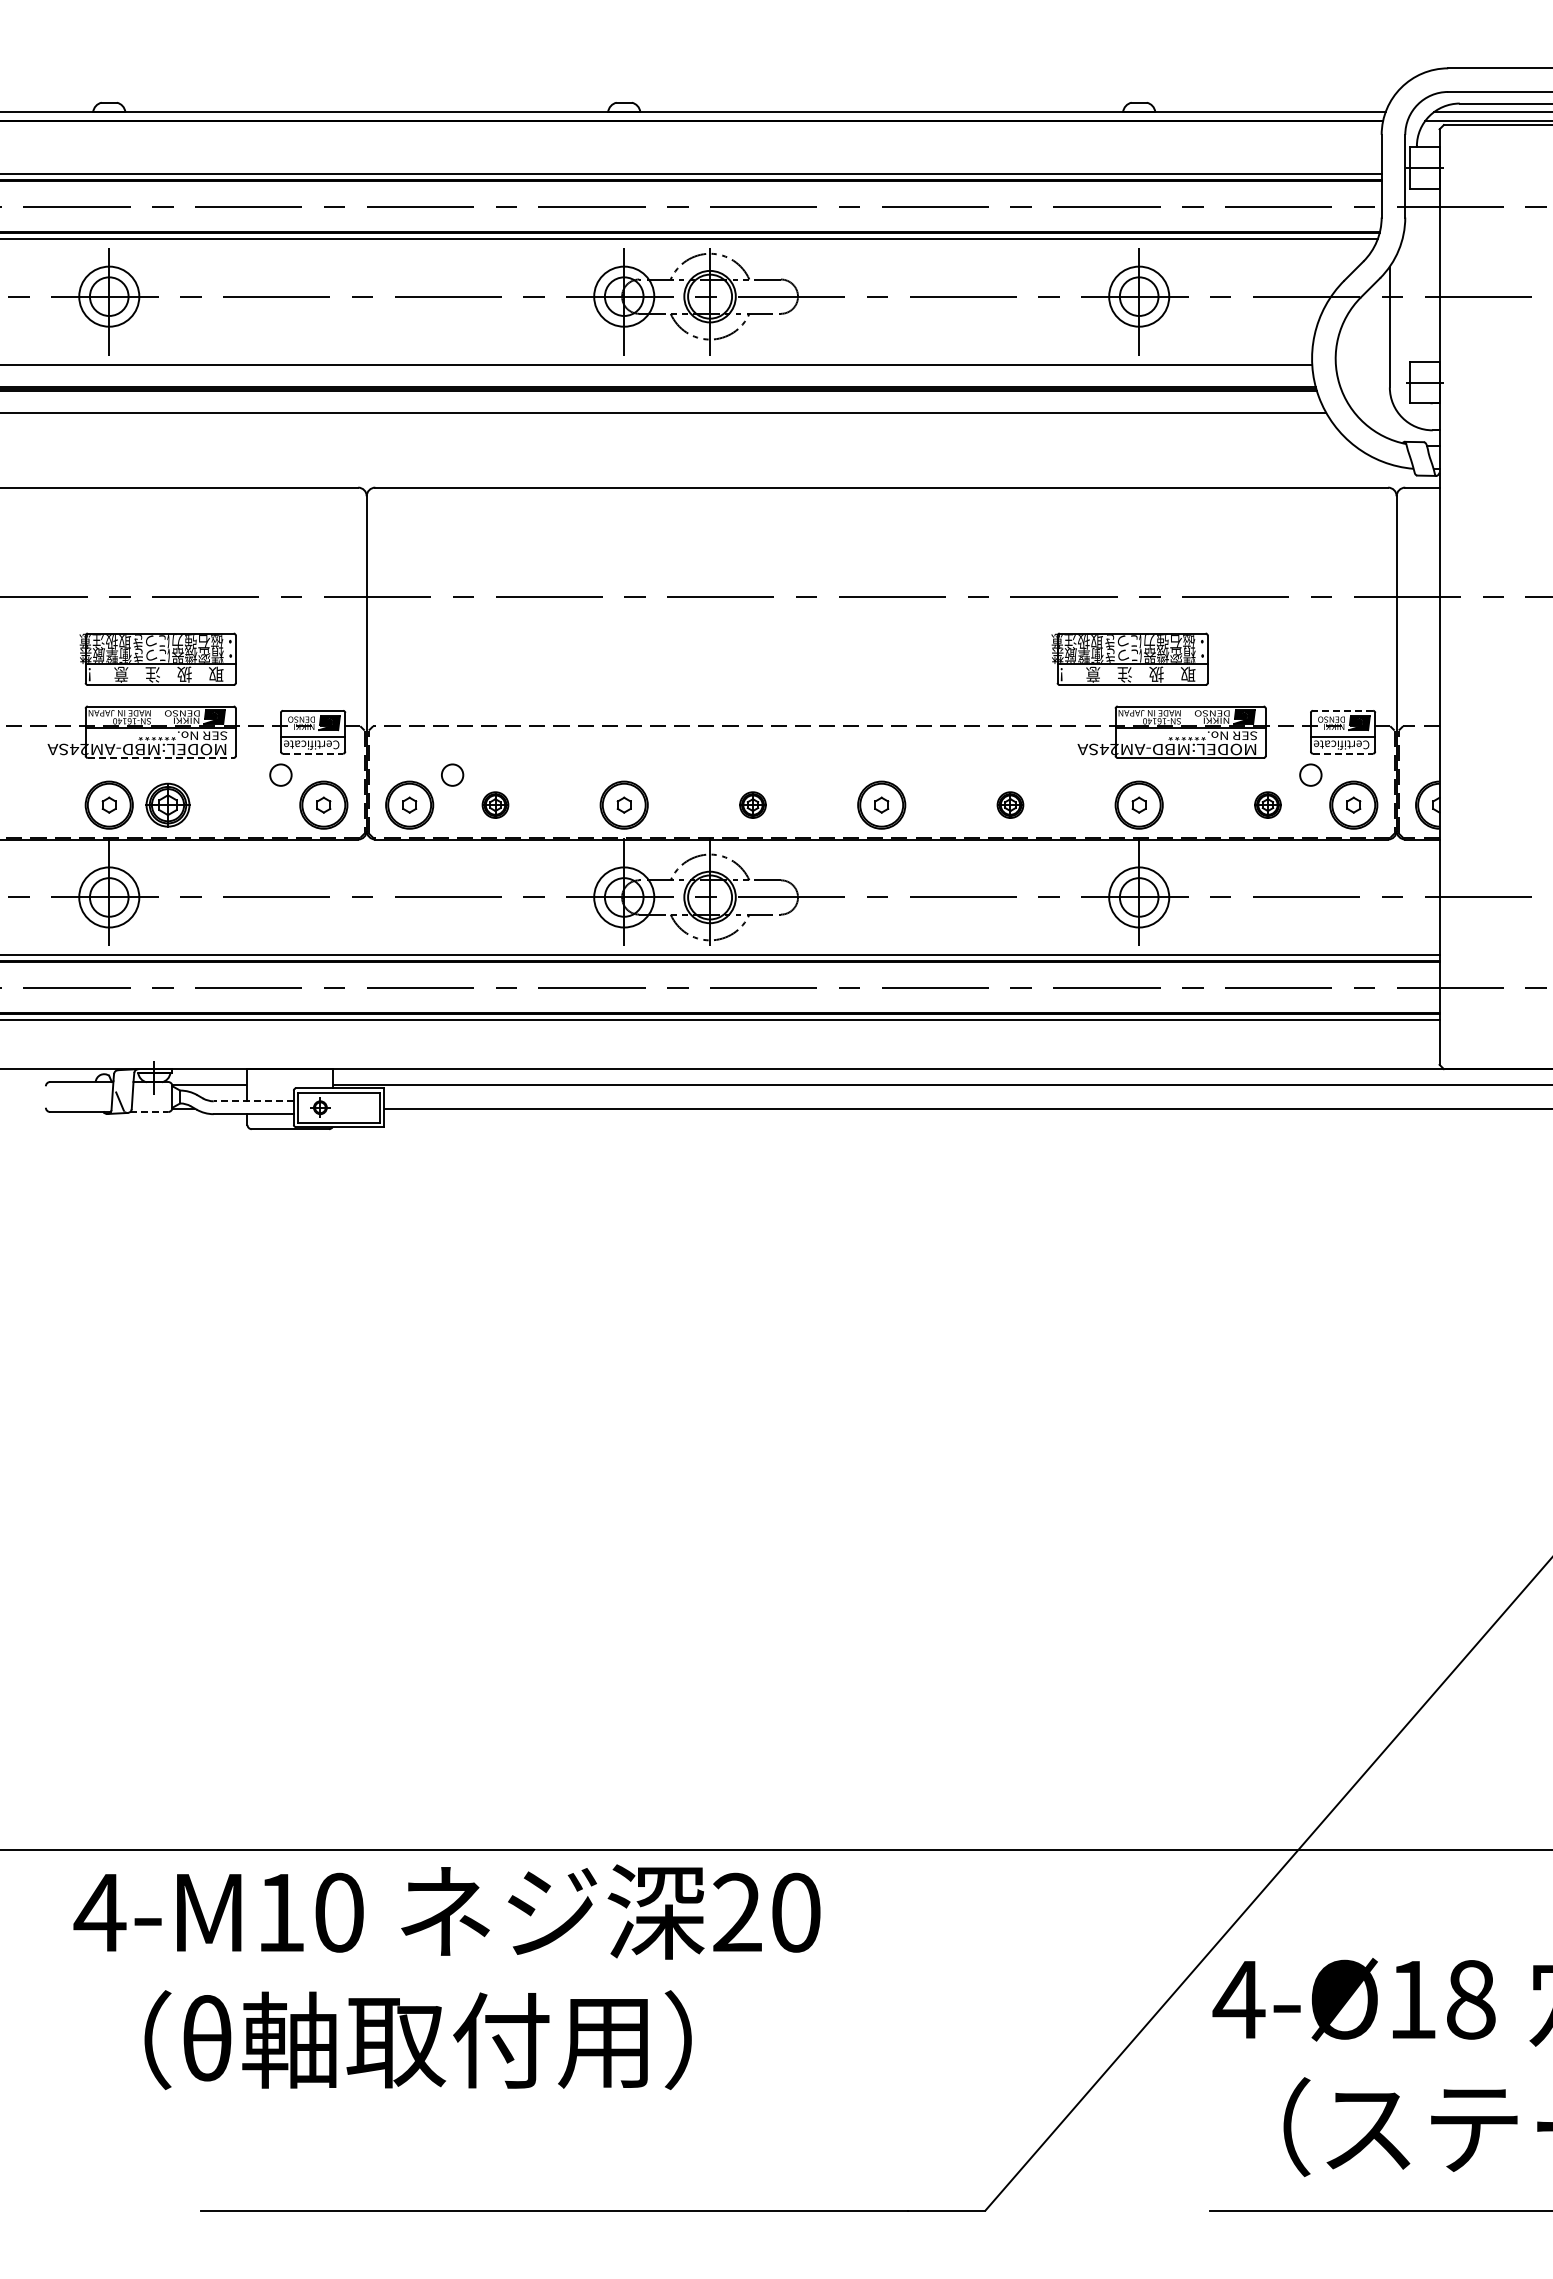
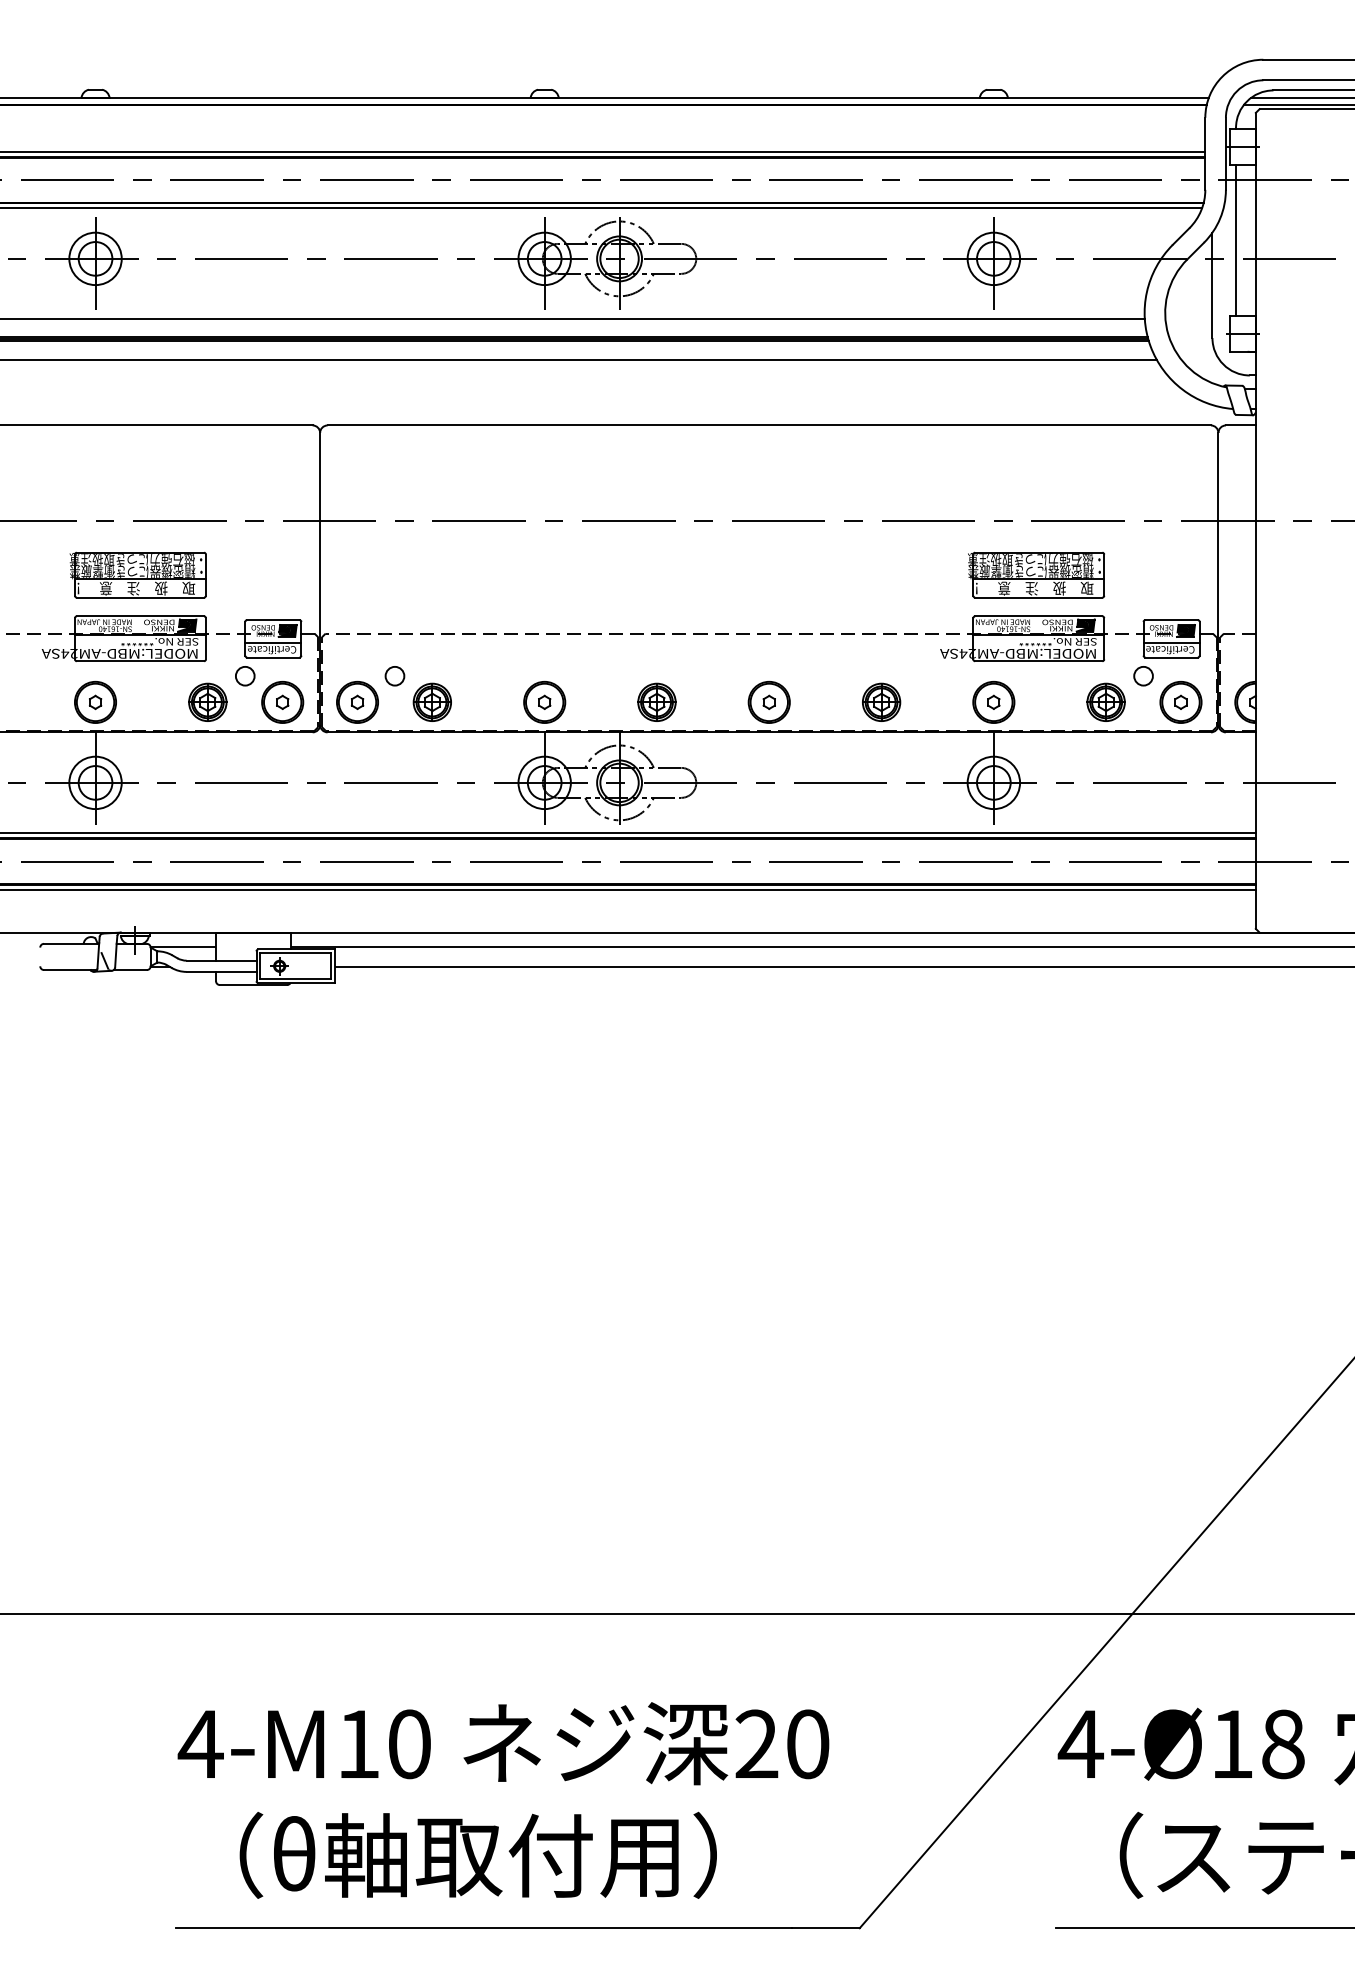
line: (1416, 274) -> (1235, 239), added
part: (1129, 658) -> (1035, 574), moved
line: (1342, 710) -> (1171, 619), dashed -> solid
line: (313, 753) -> (273, 657), dashed -> solid
line: (1343, 753) -> (1172, 657), dashed -> solid
line: (160, 758) -> (140, 661), dashed -> solid
part: (167, 804) -> (207, 701), moved
part: (495, 804) -> (432, 701), size x1.67
part: (752, 804) -> (656, 701), size x1.67
part: (1010, 804) -> (881, 701), size x1.67
part: (1267, 804) -> (1105, 701), size x1.67
line: (253, 1101) -> (221, 960), dashed -> solid
line: (149, 1112) -> (130, 970), dashed -> solid
text: (446, 1977) -> (503, 1800), moved

